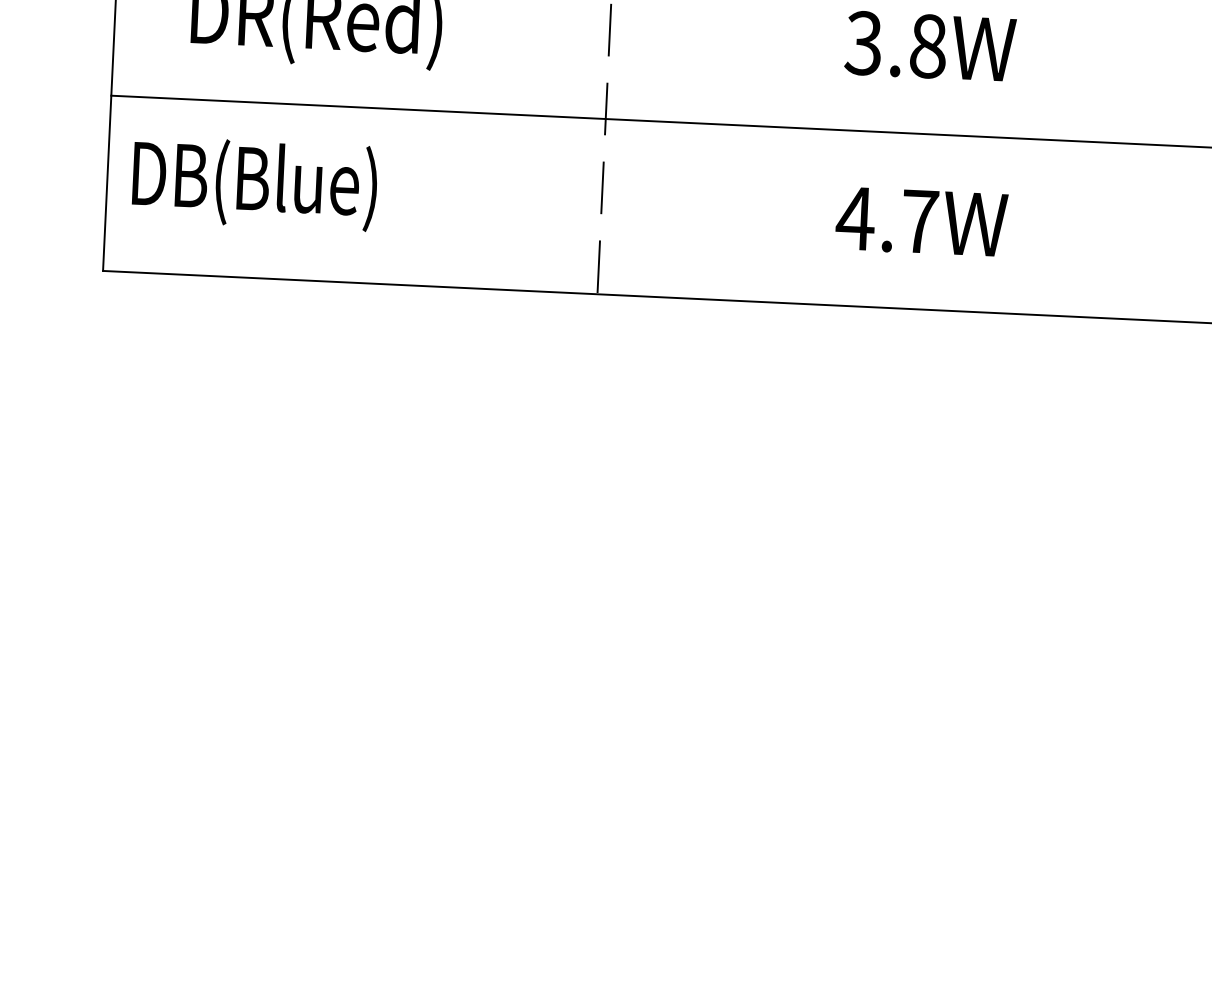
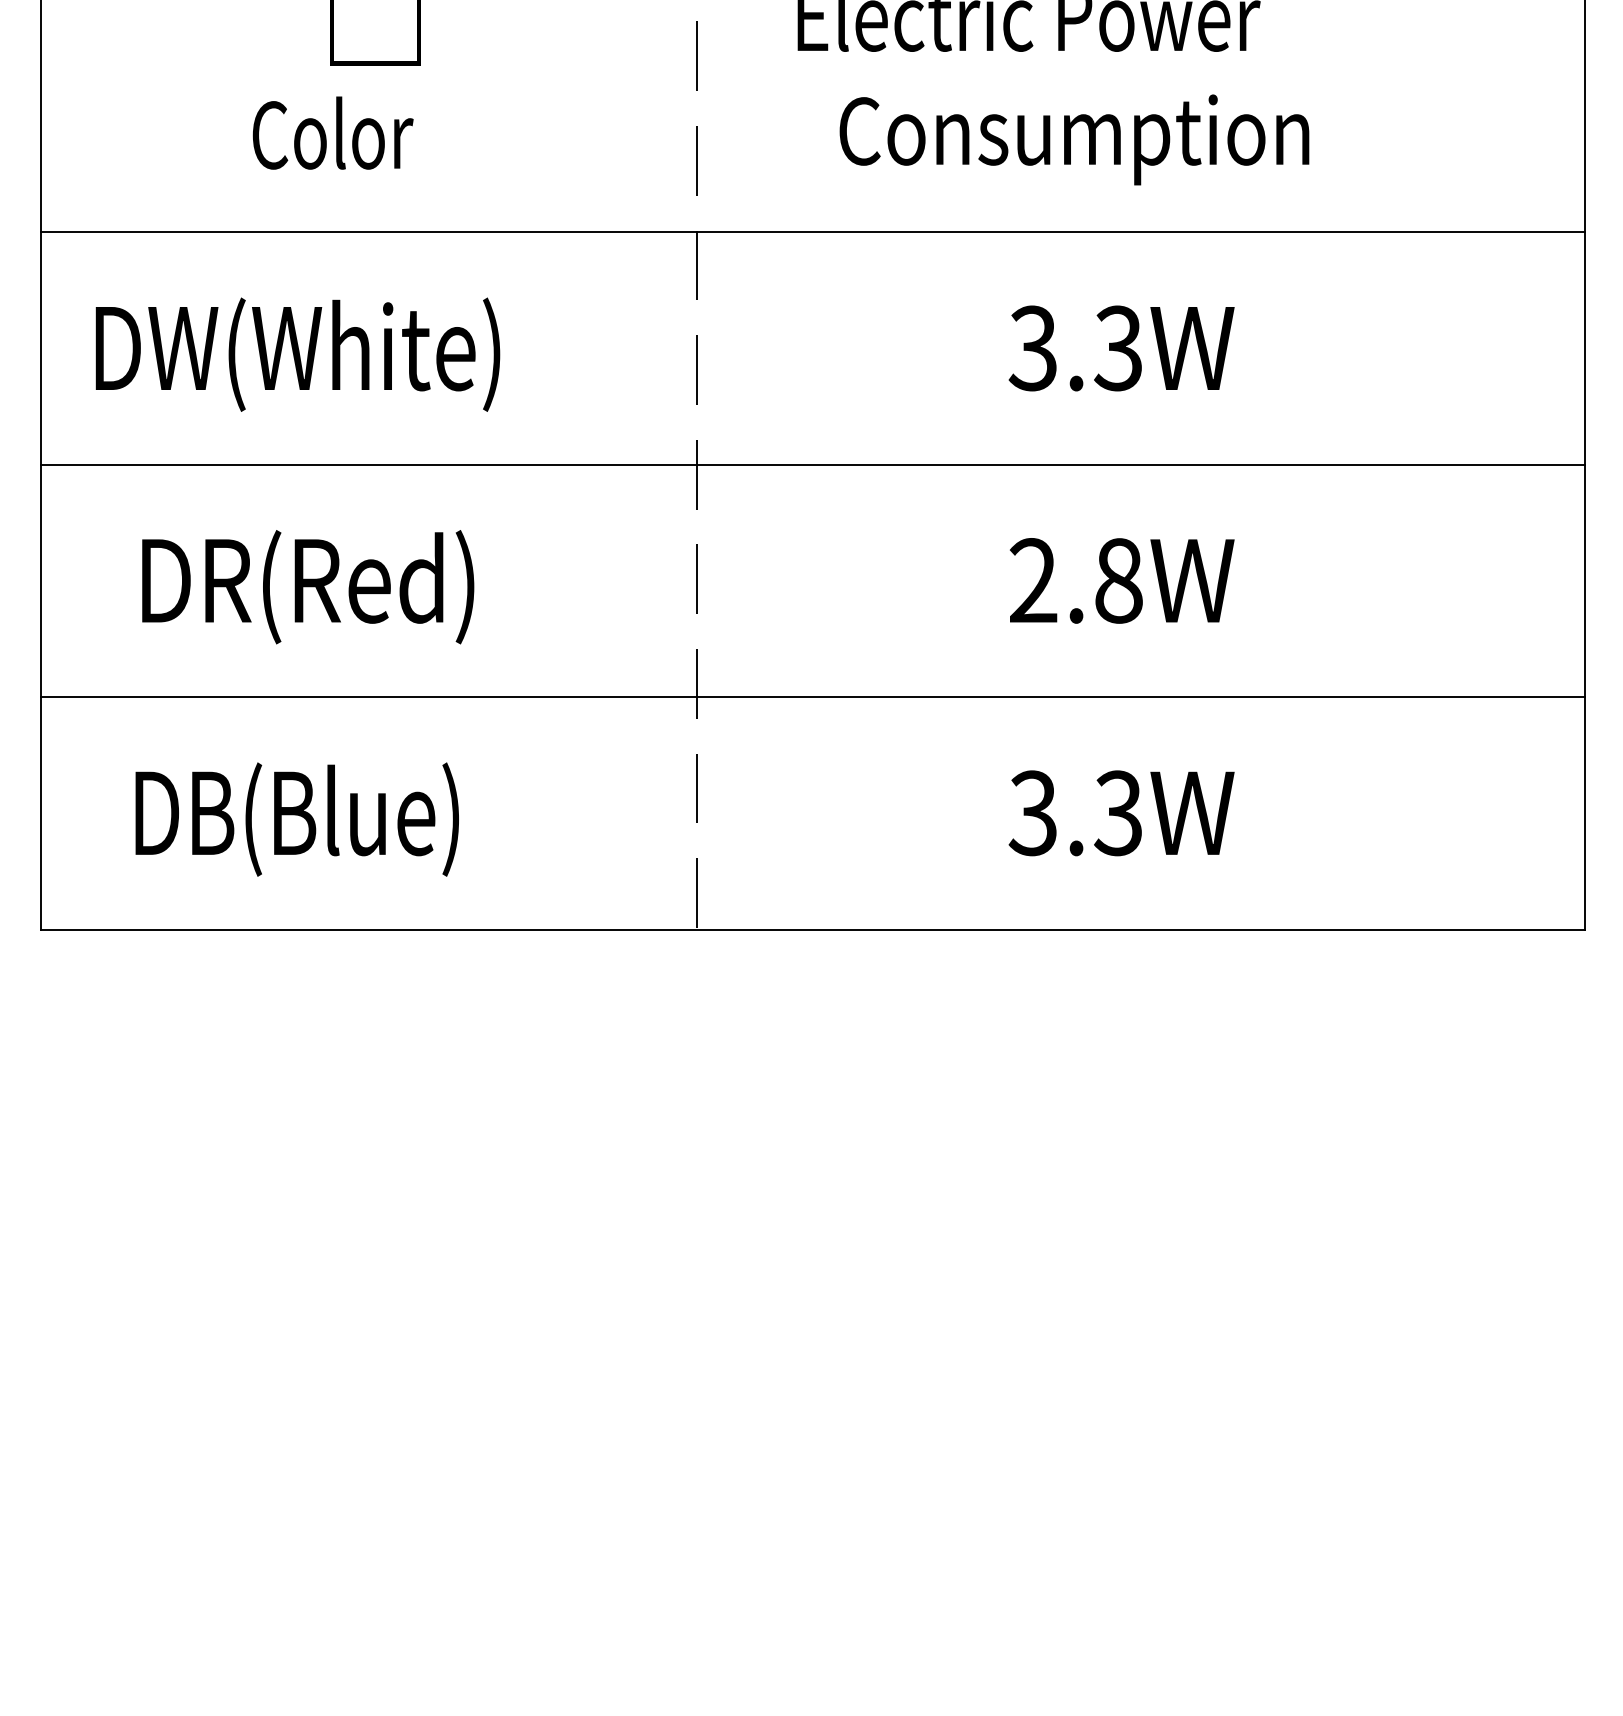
text: (863, 43) -> (1032, 580), 3.8W -> 2.8W
text: (254, 183) -> (296, 819), moved
text: (886, 220) -> (1074, 813), 4.7W -> 3.3W

